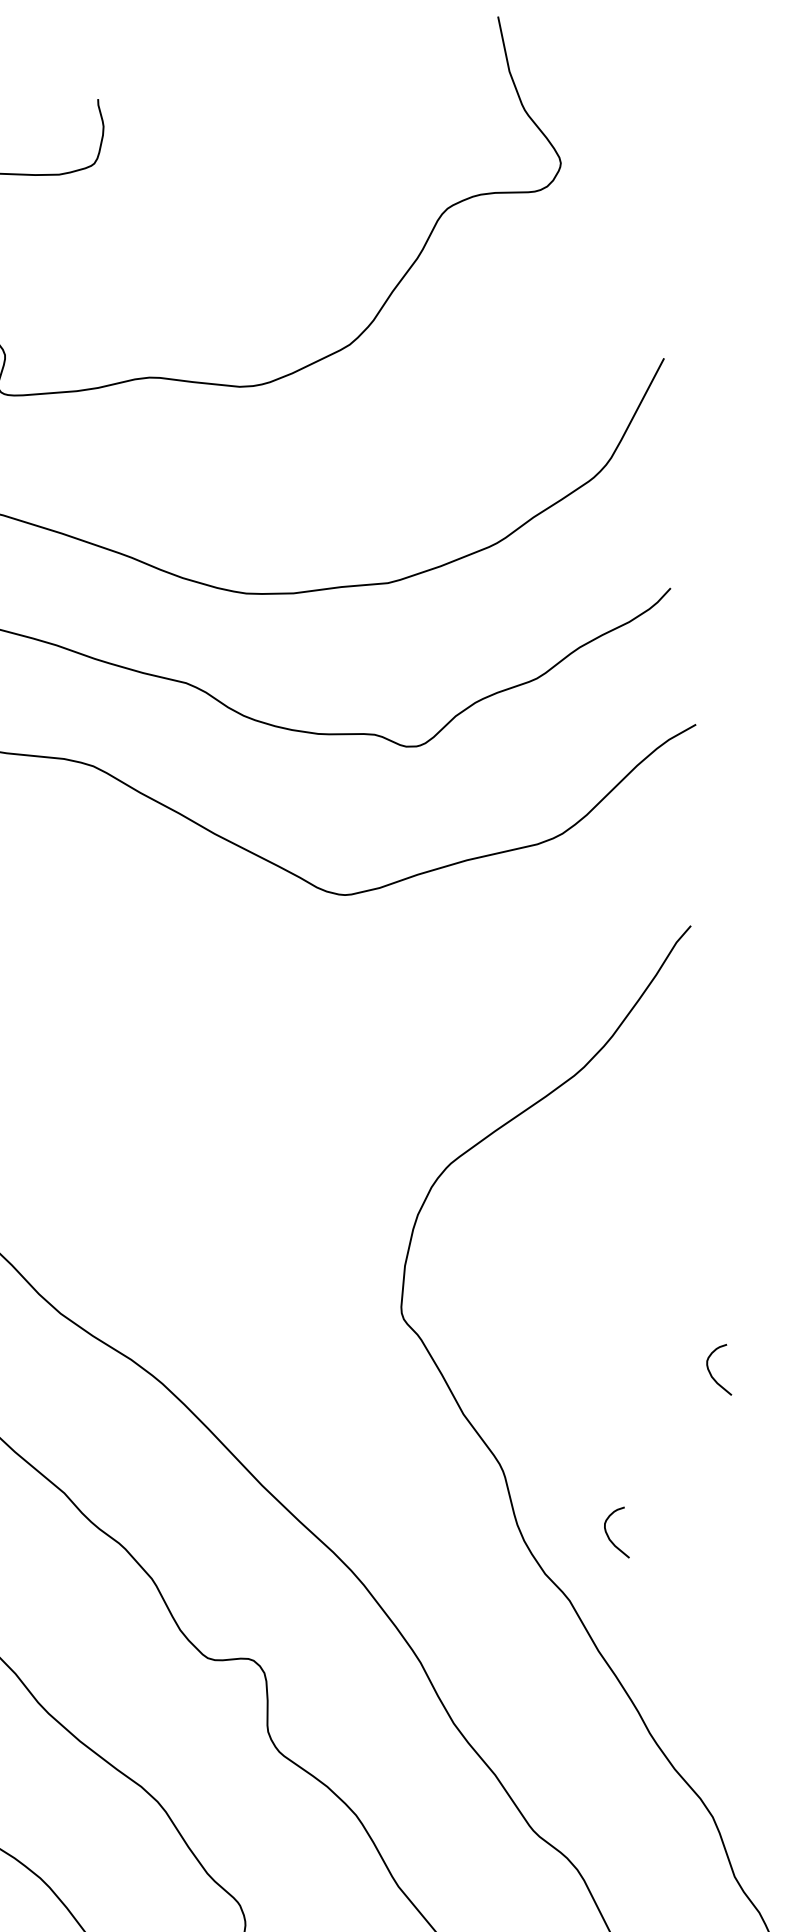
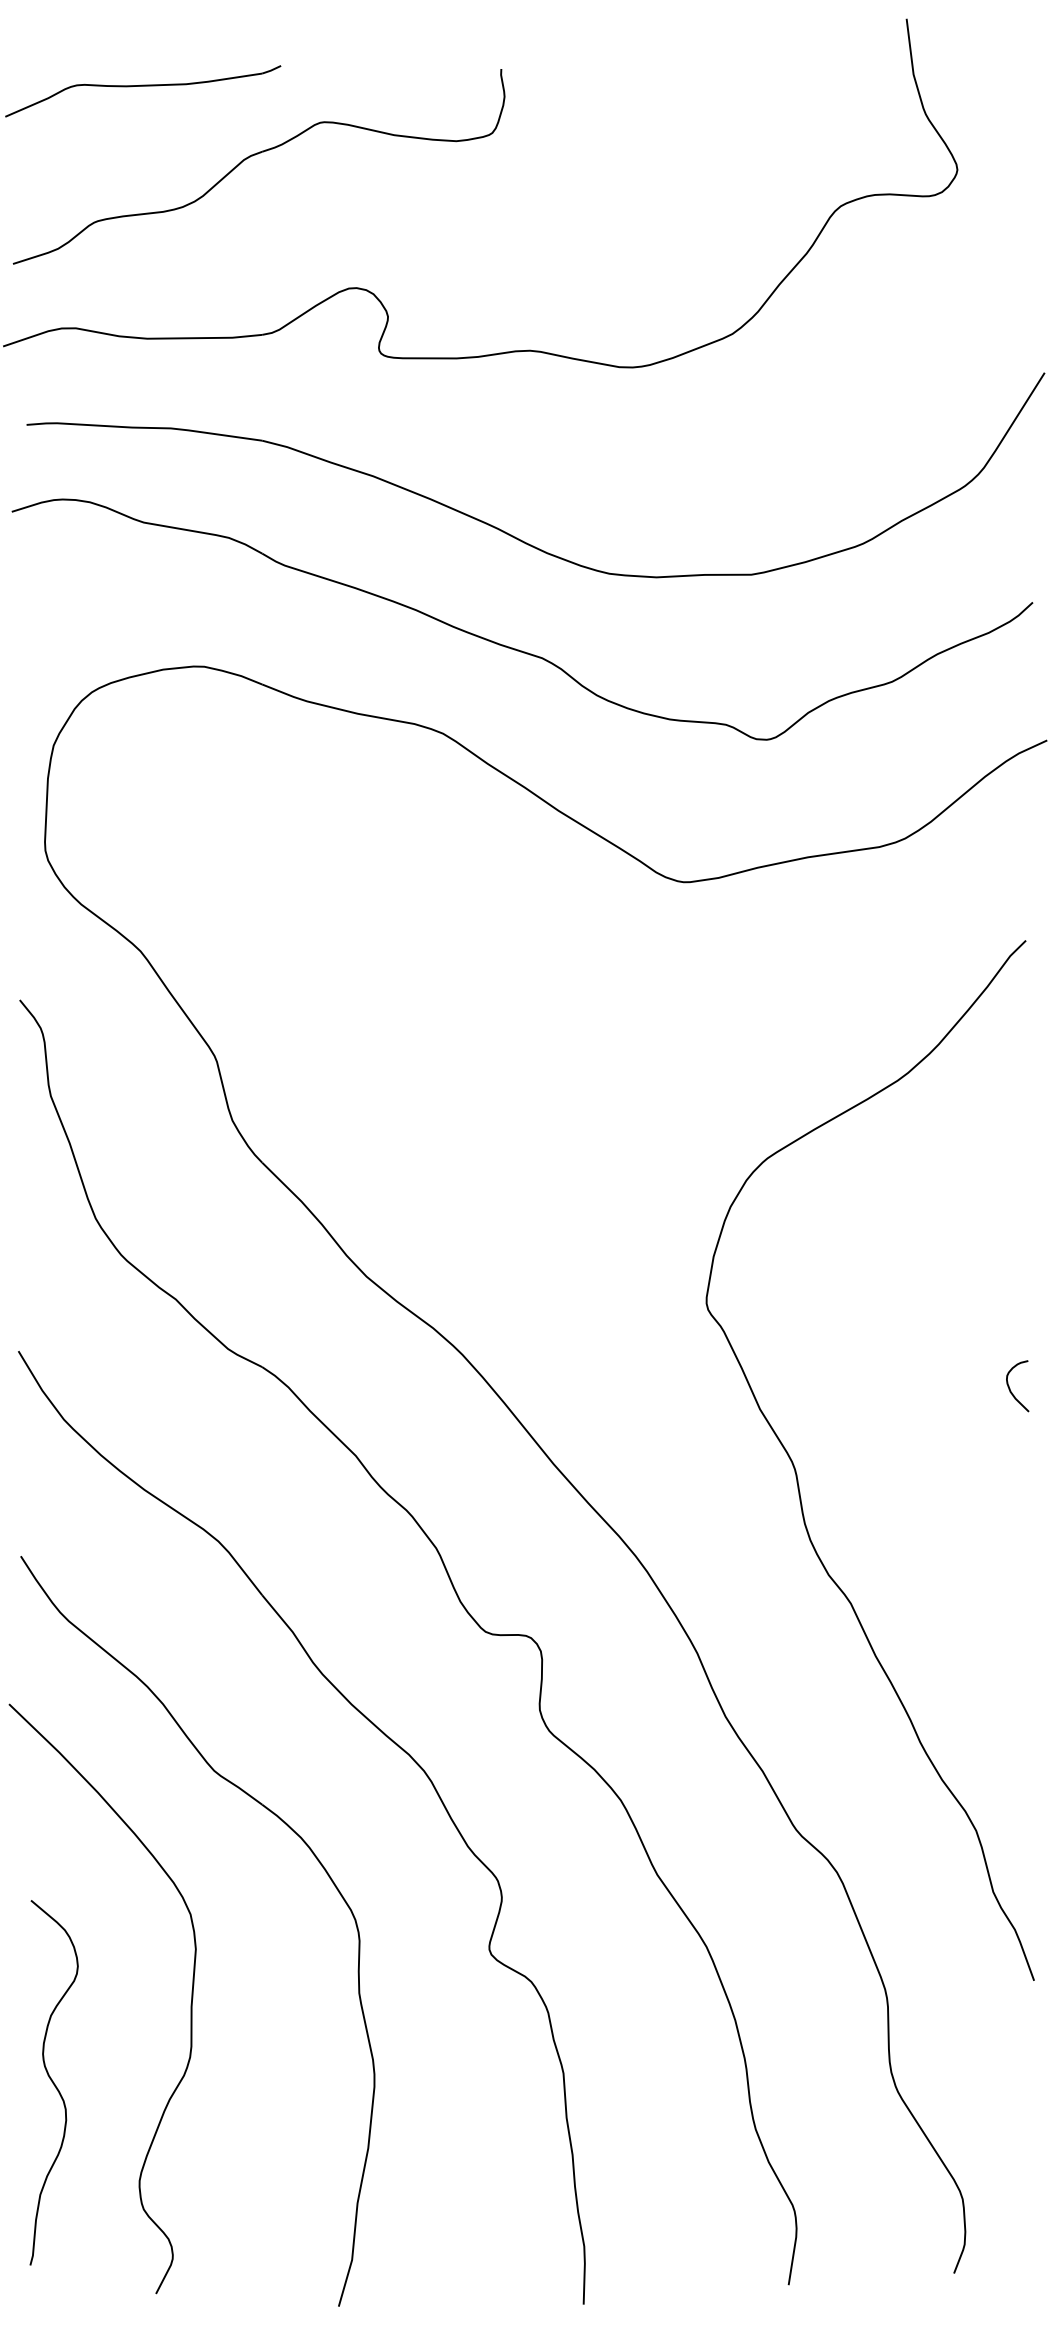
curve: (609, 1536) -> (895, 1542), removed

